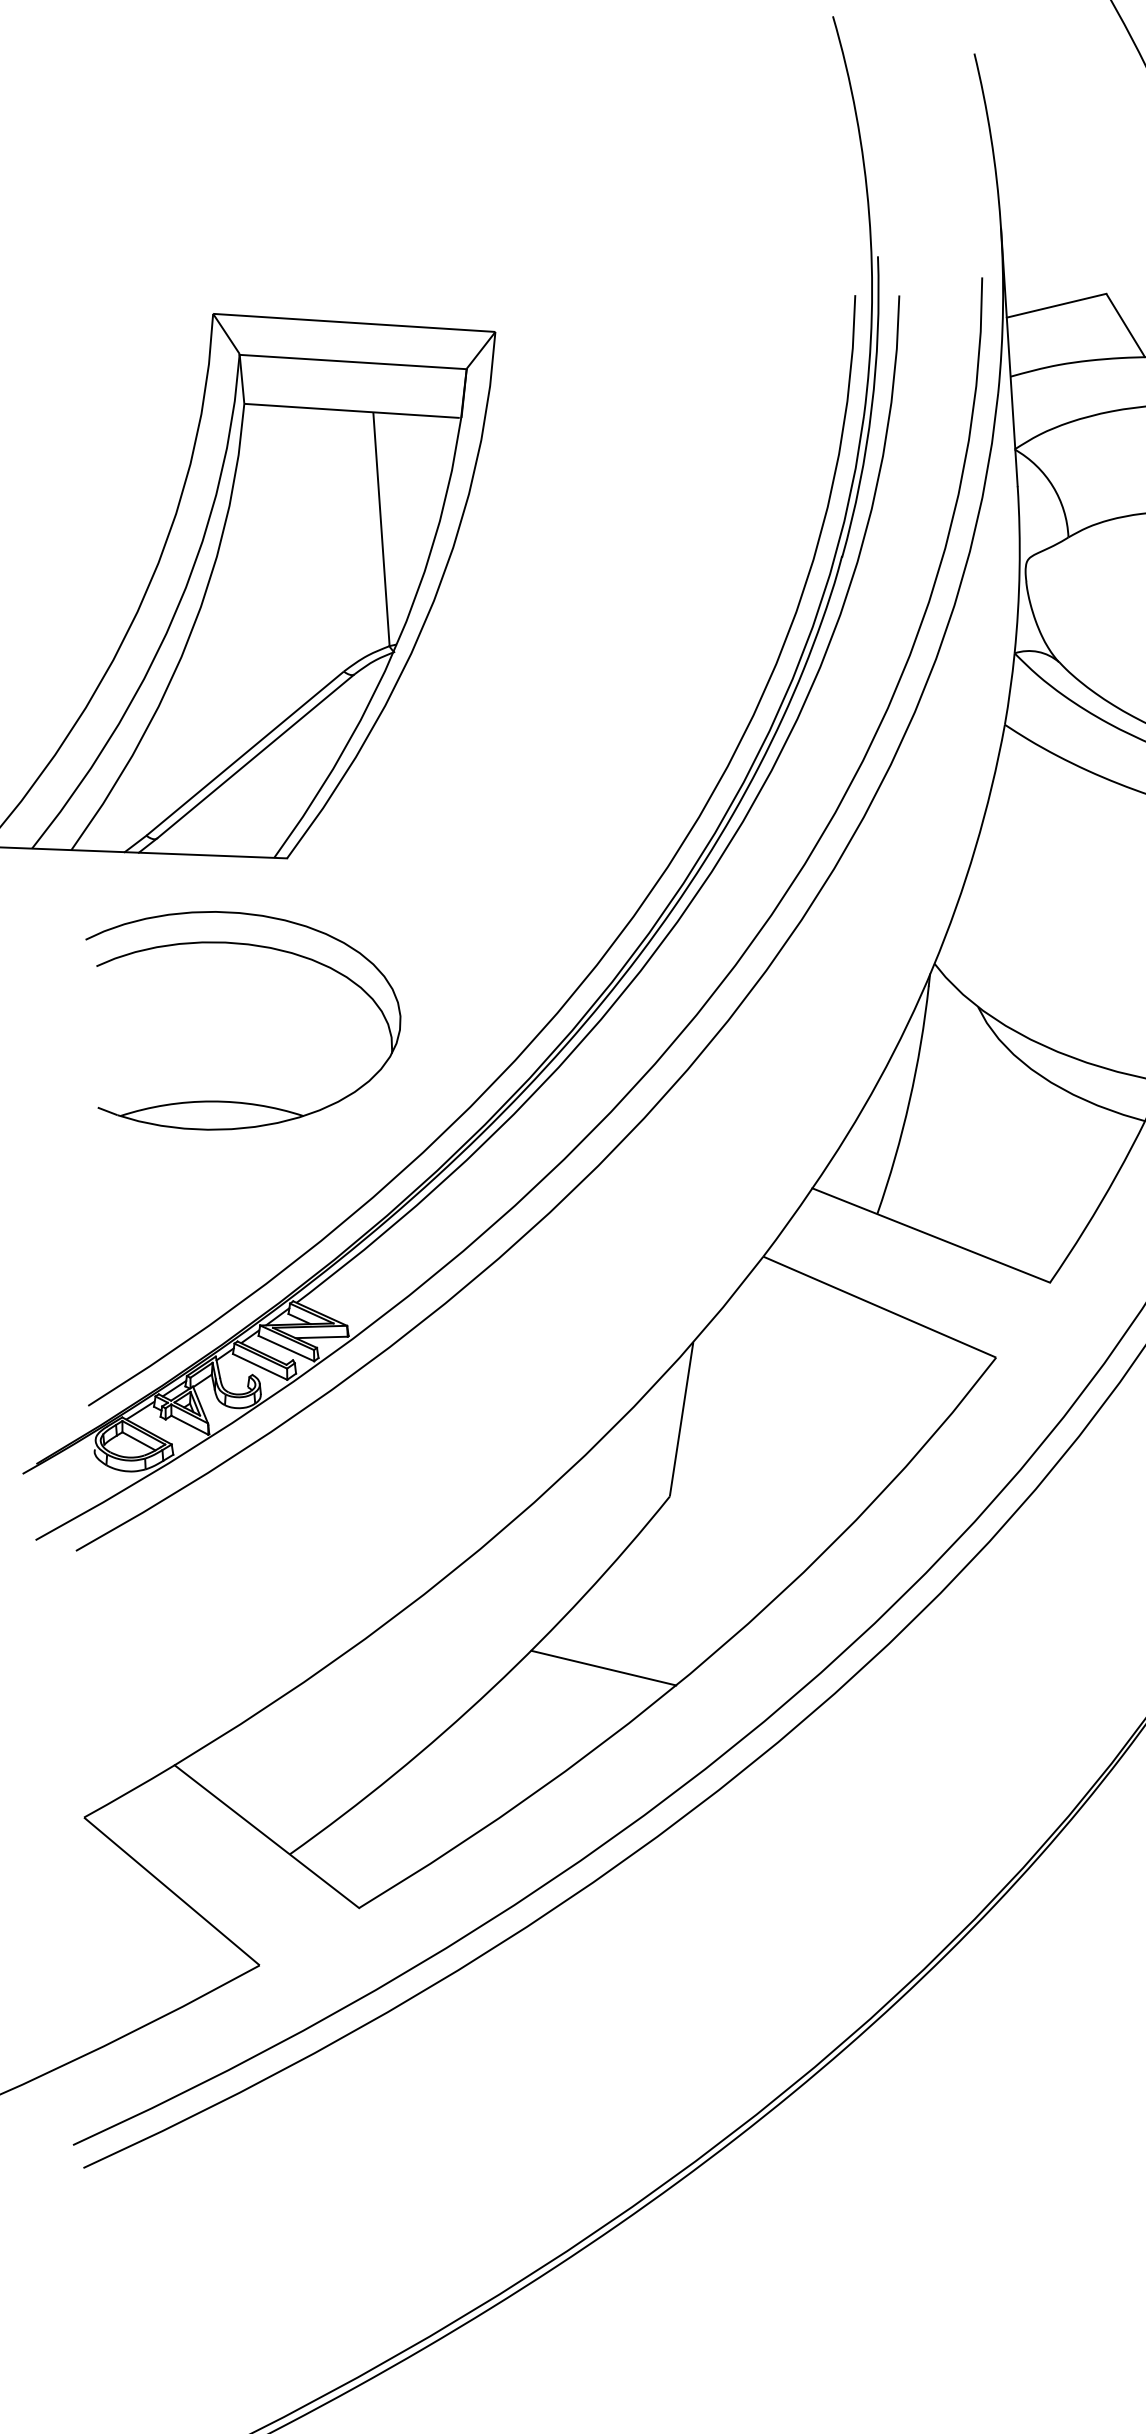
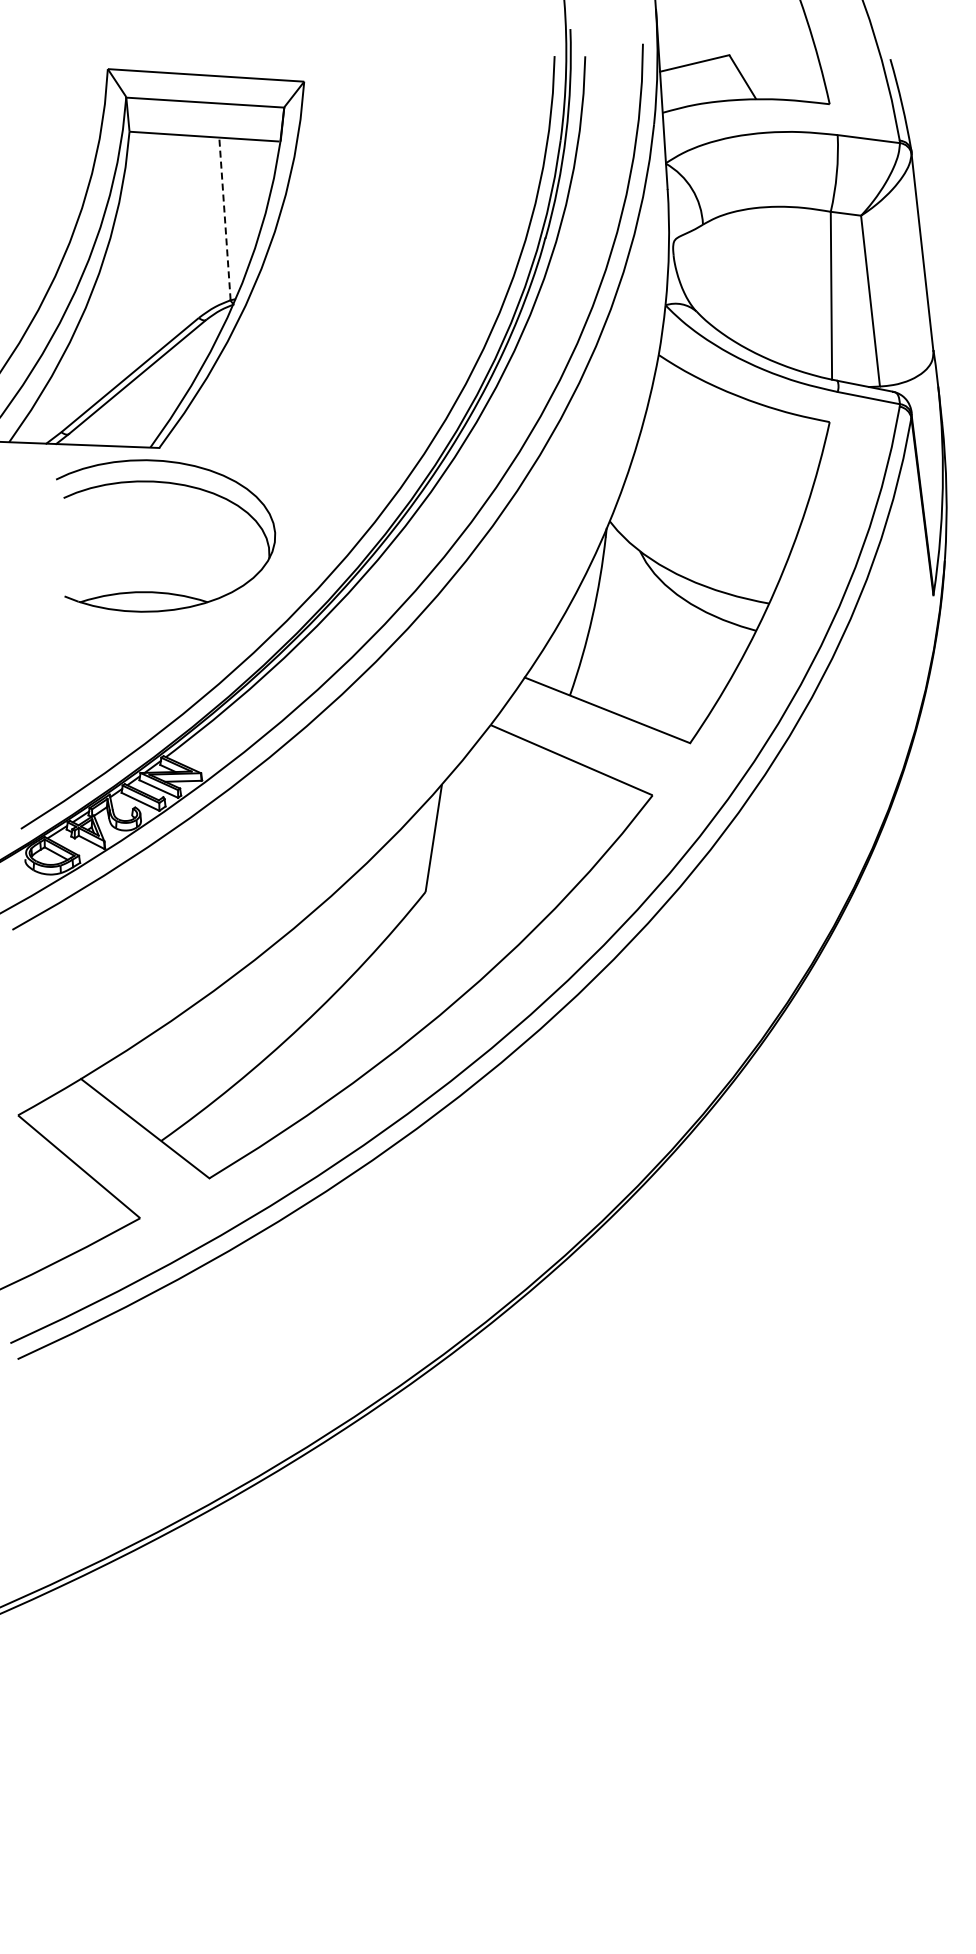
line: (380, 528) -> (224, 218), solid -> dashed
part: (251, 946) -> (171, 484), moved
line: (603, 1668) -> (379, 1011), removed

